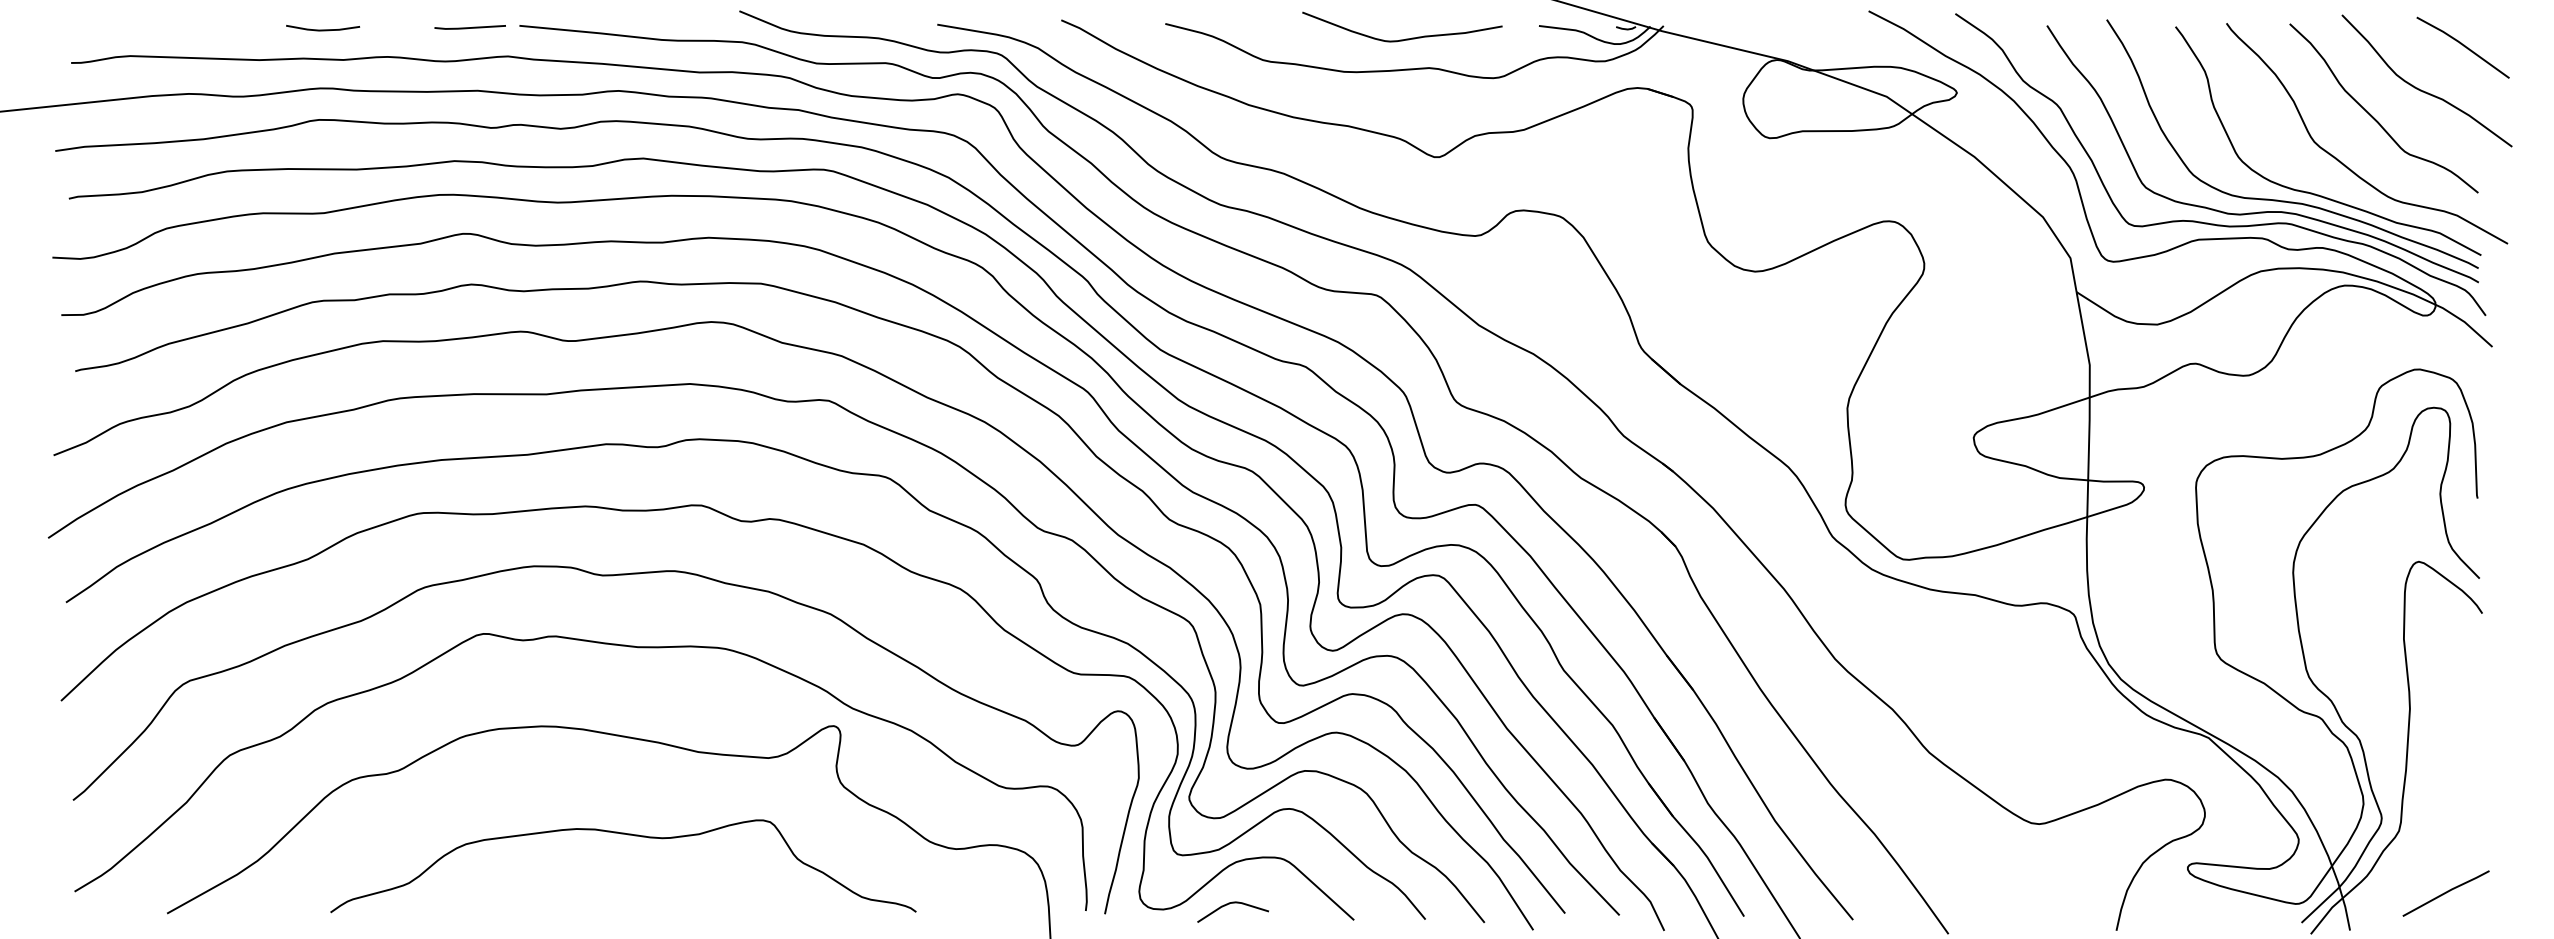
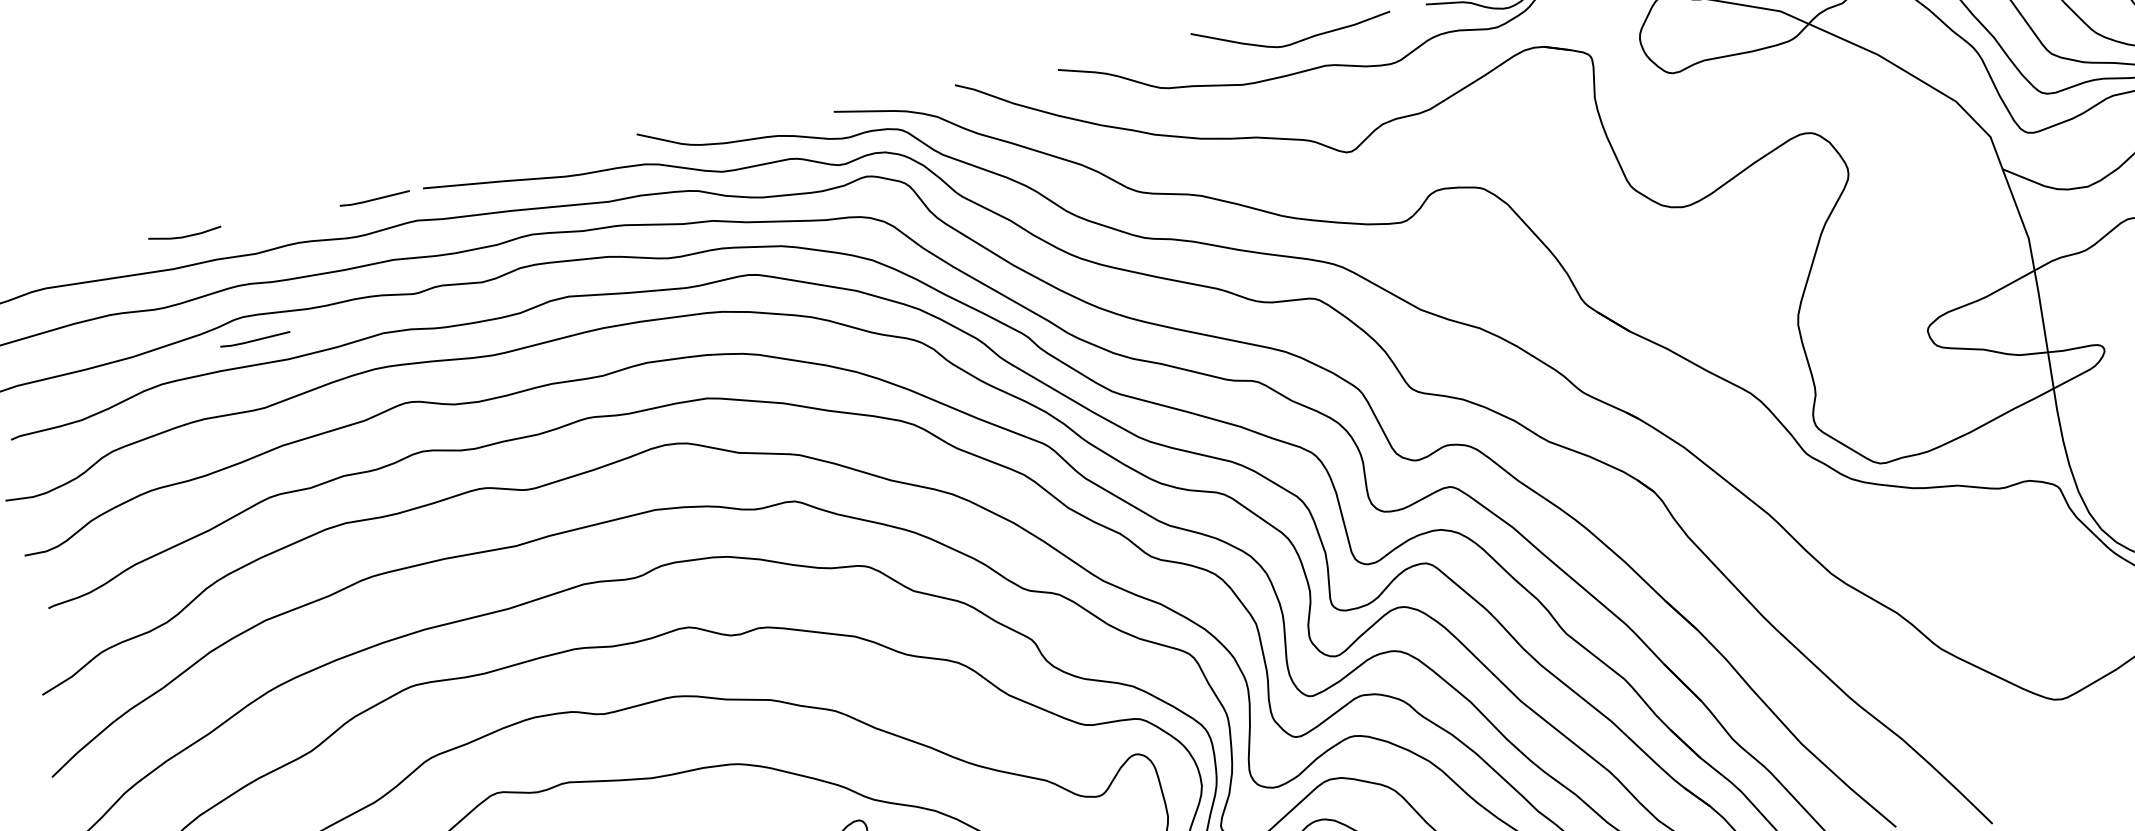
line: (323, 29) -> (185, 235), moved
line: (326, 144) -> (254, 340), added

